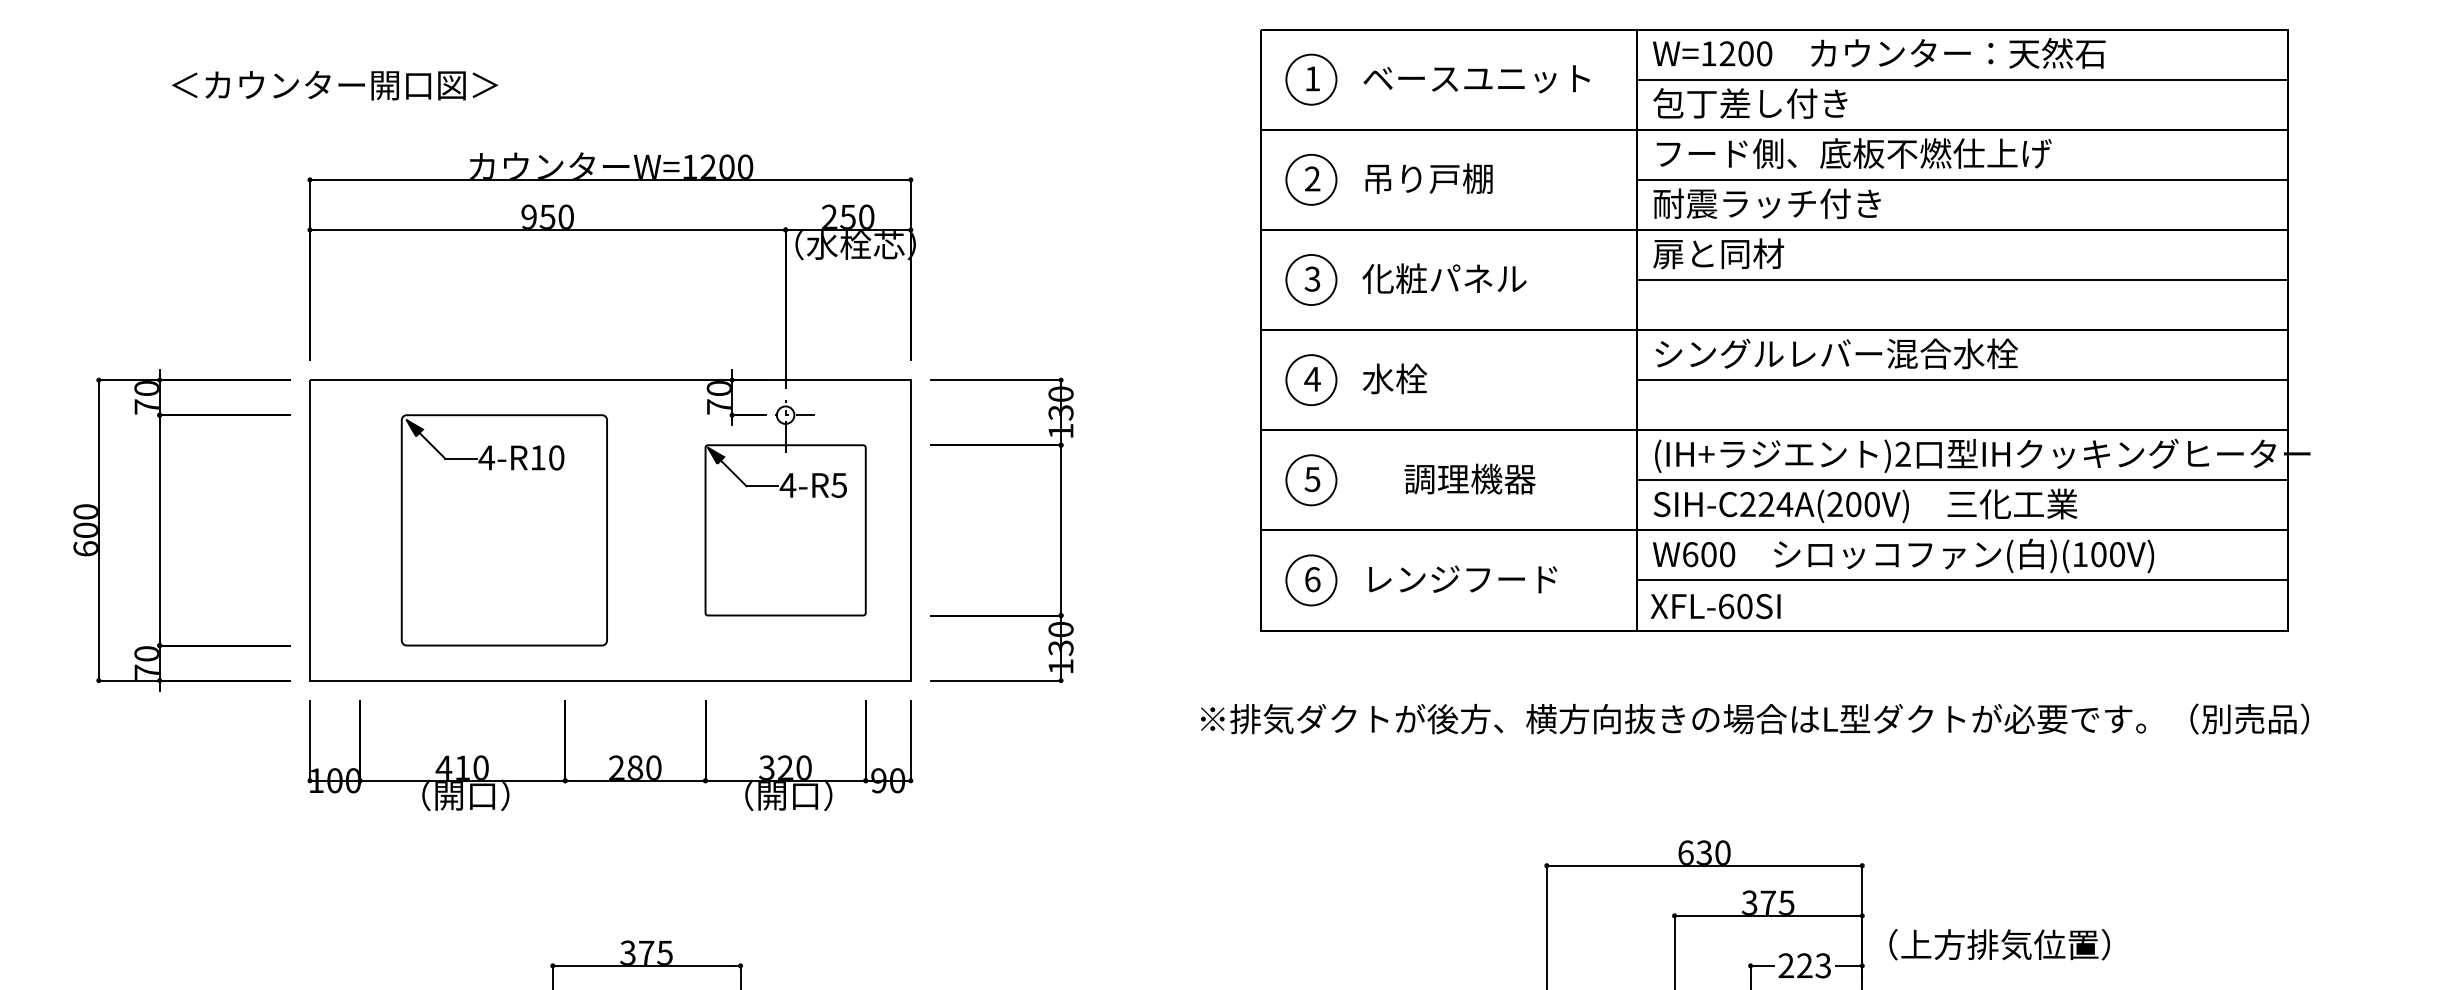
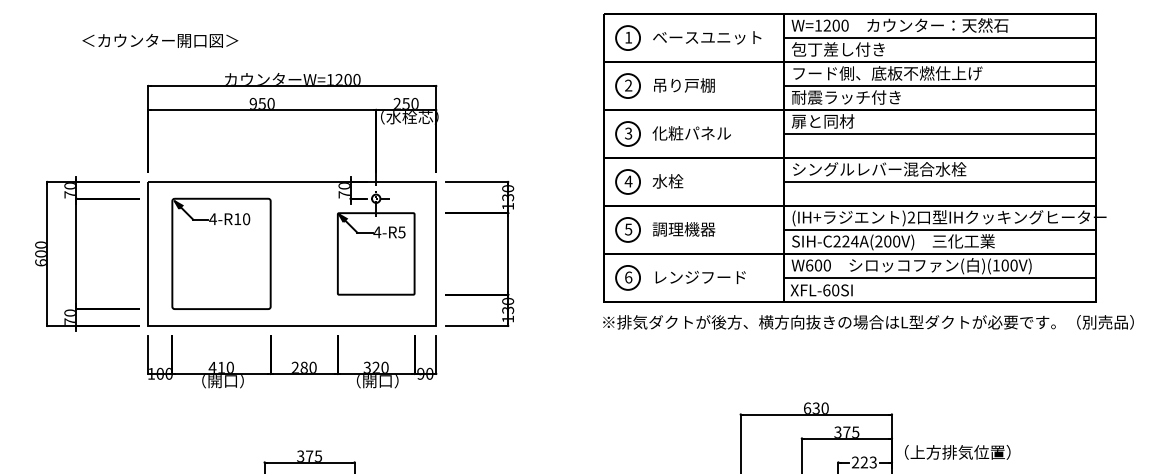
text: (1468, 479) -> (683, 229), moved
part: (504, 529) -> (221, 253), moved
text: (1754, 719) -> (868, 322), moved

